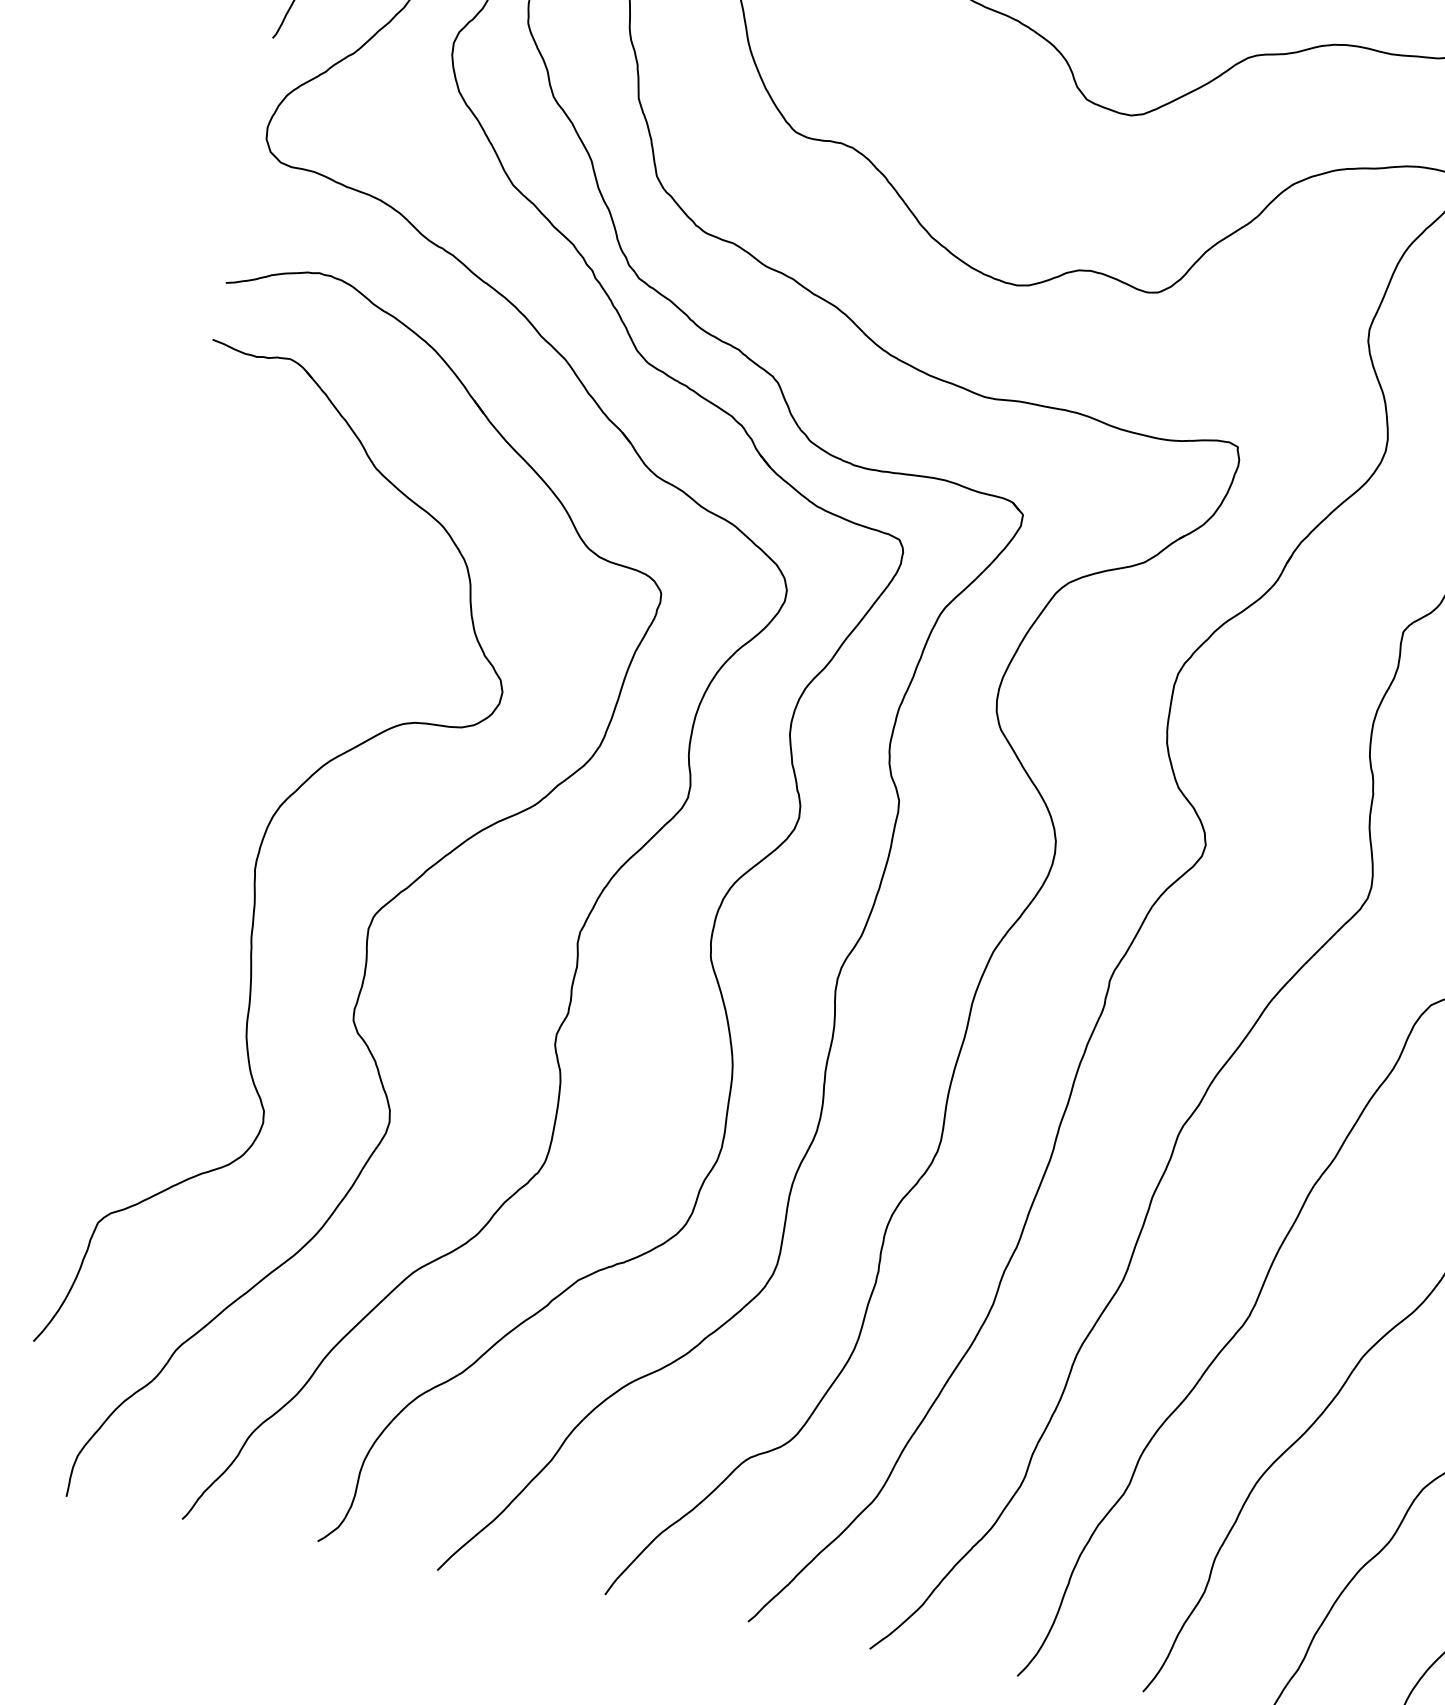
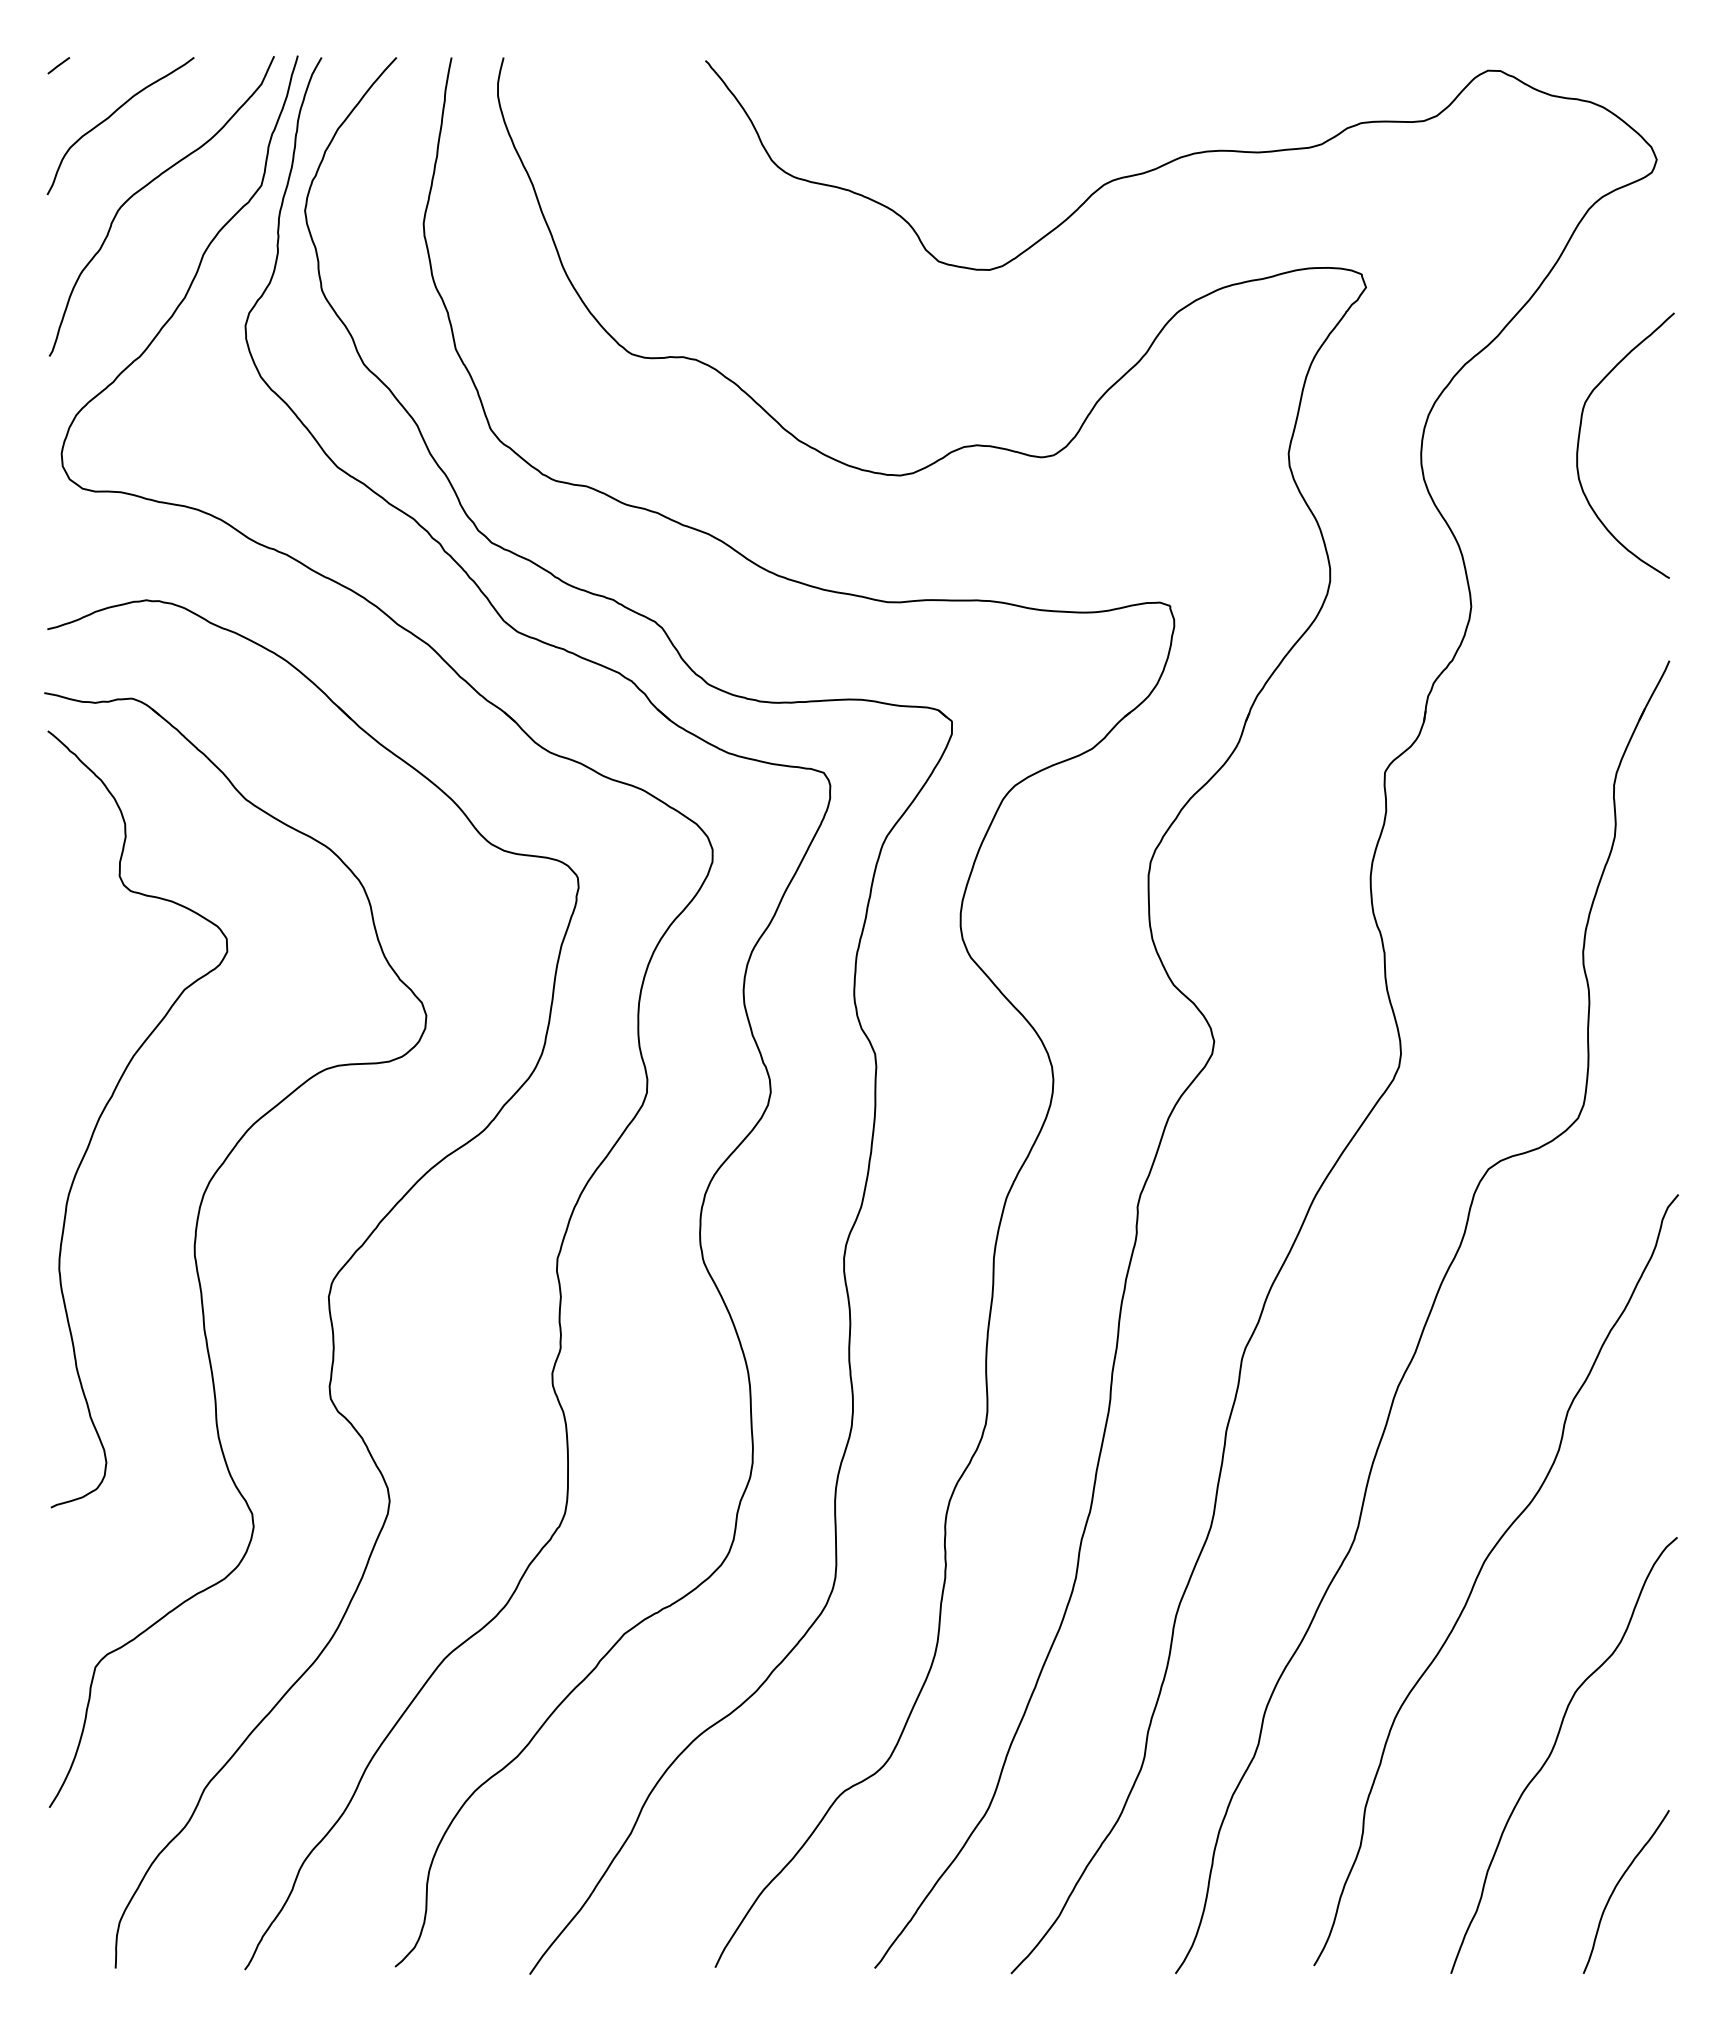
curve: (203, 718) -> (109, 1102), added

